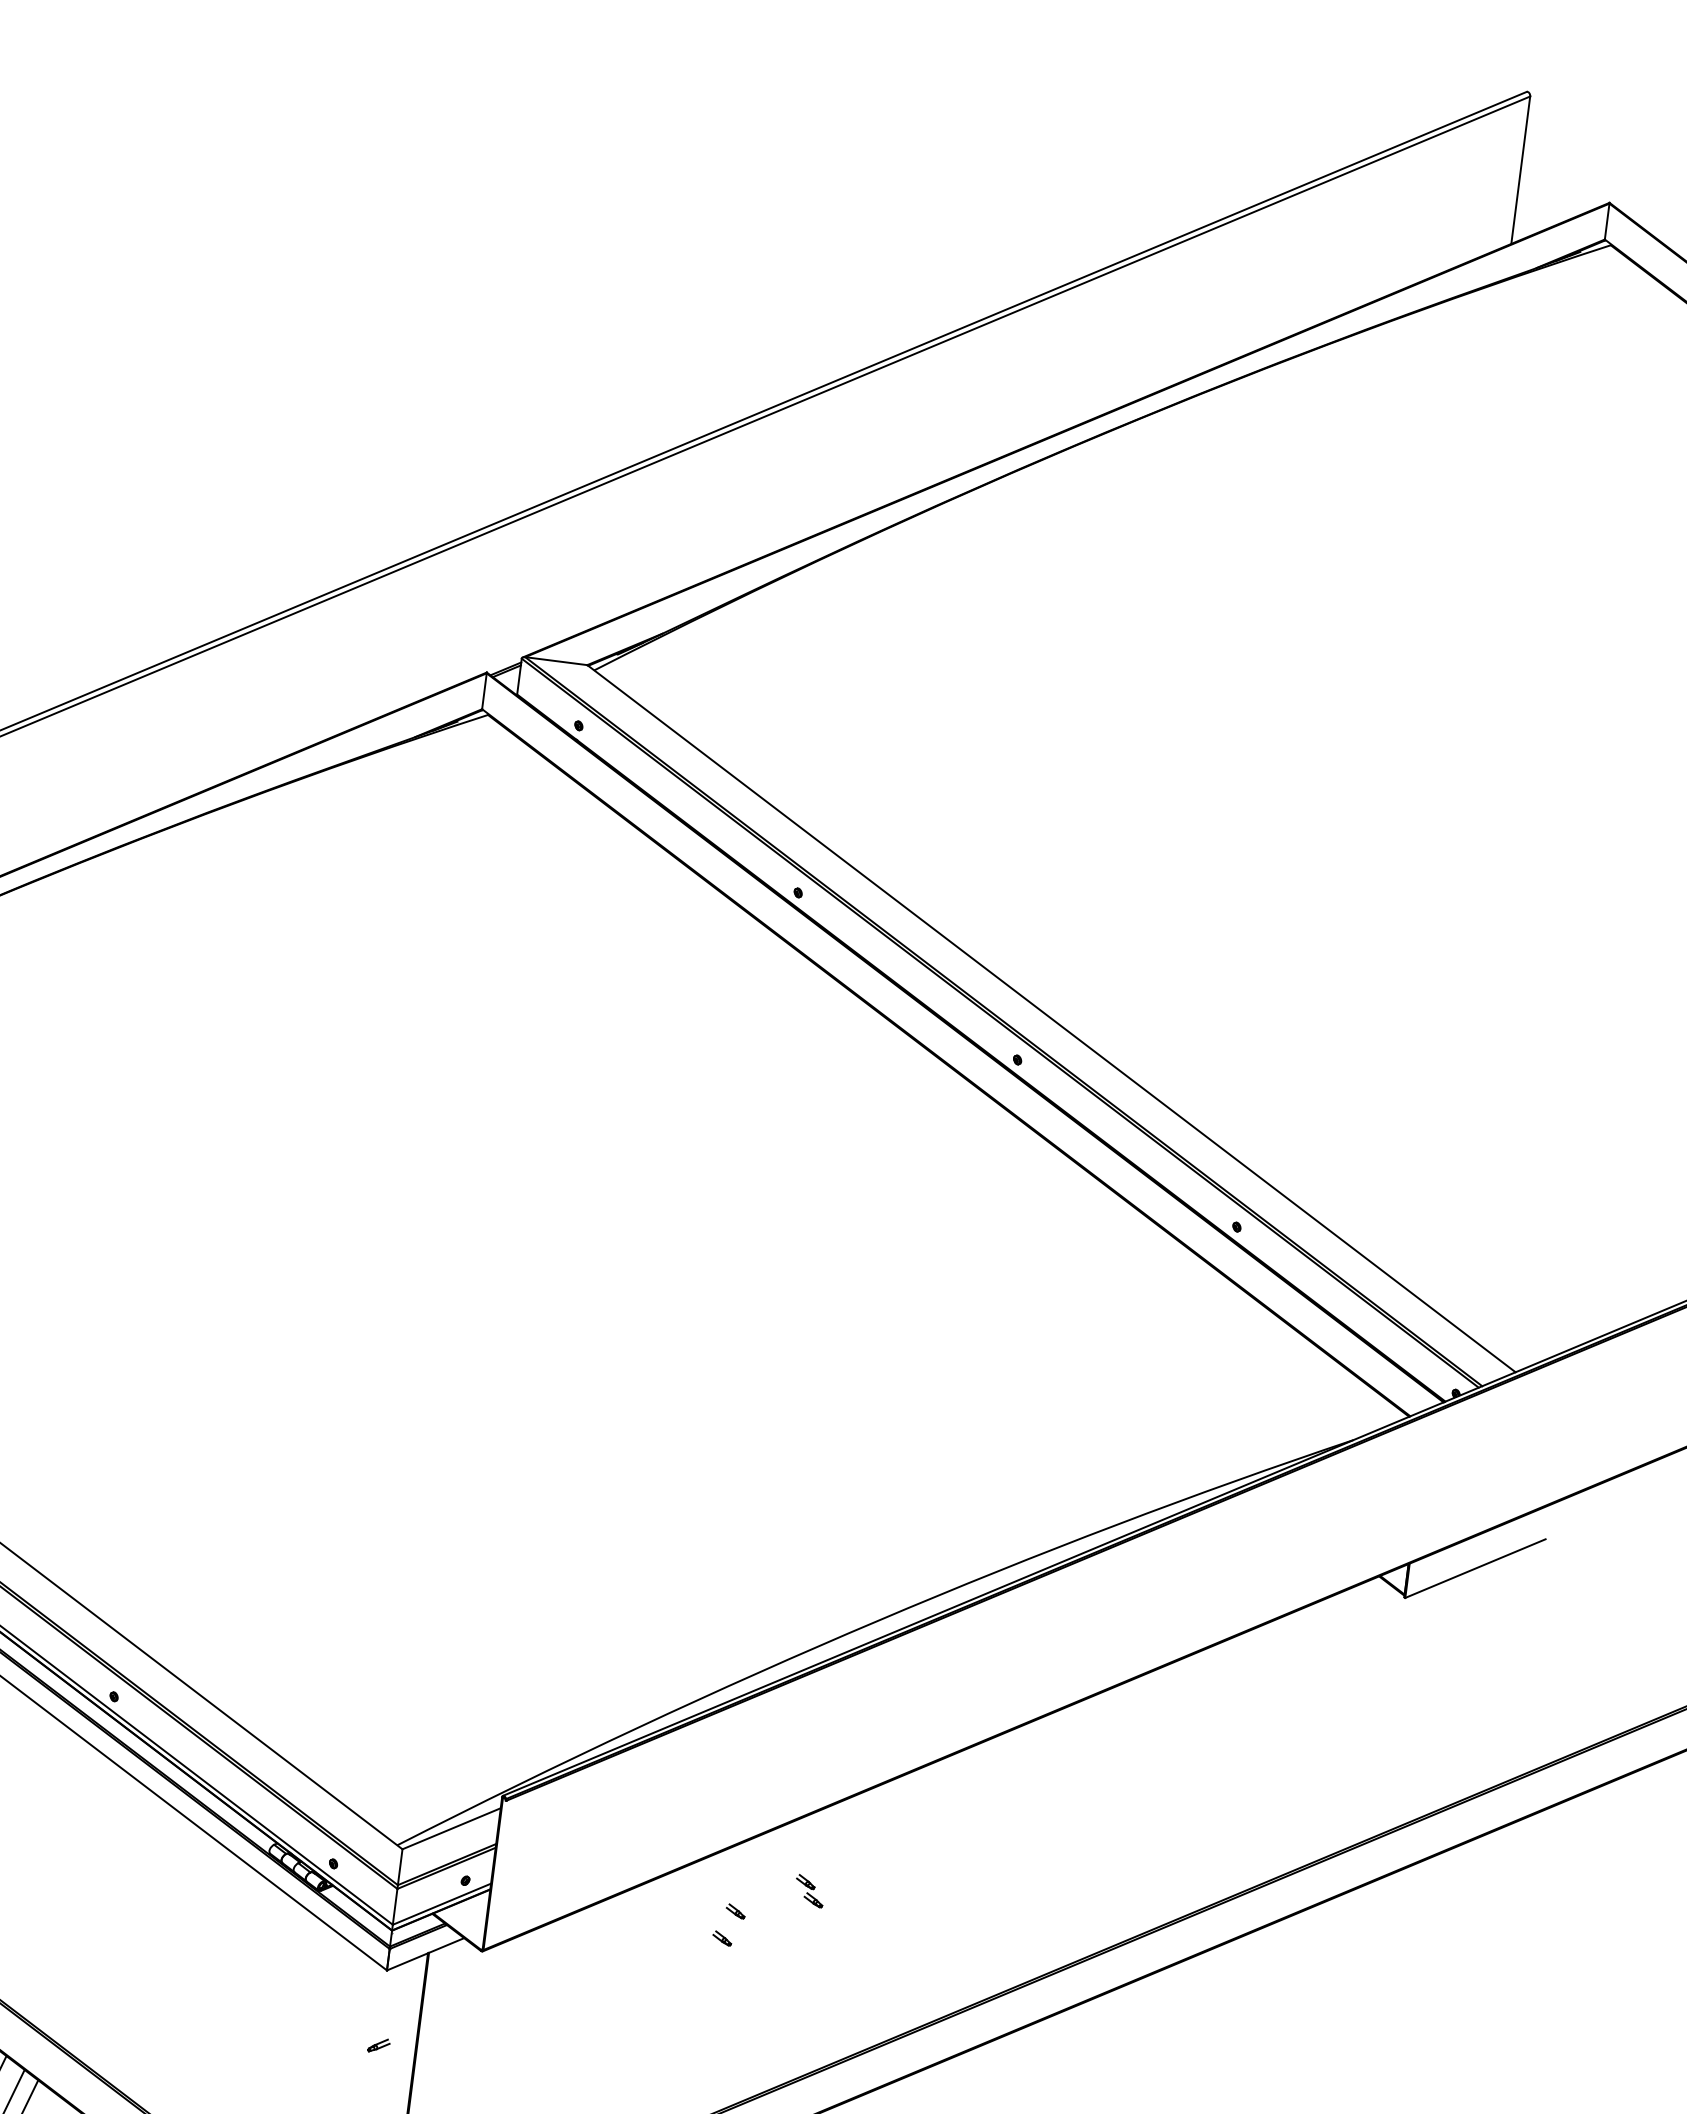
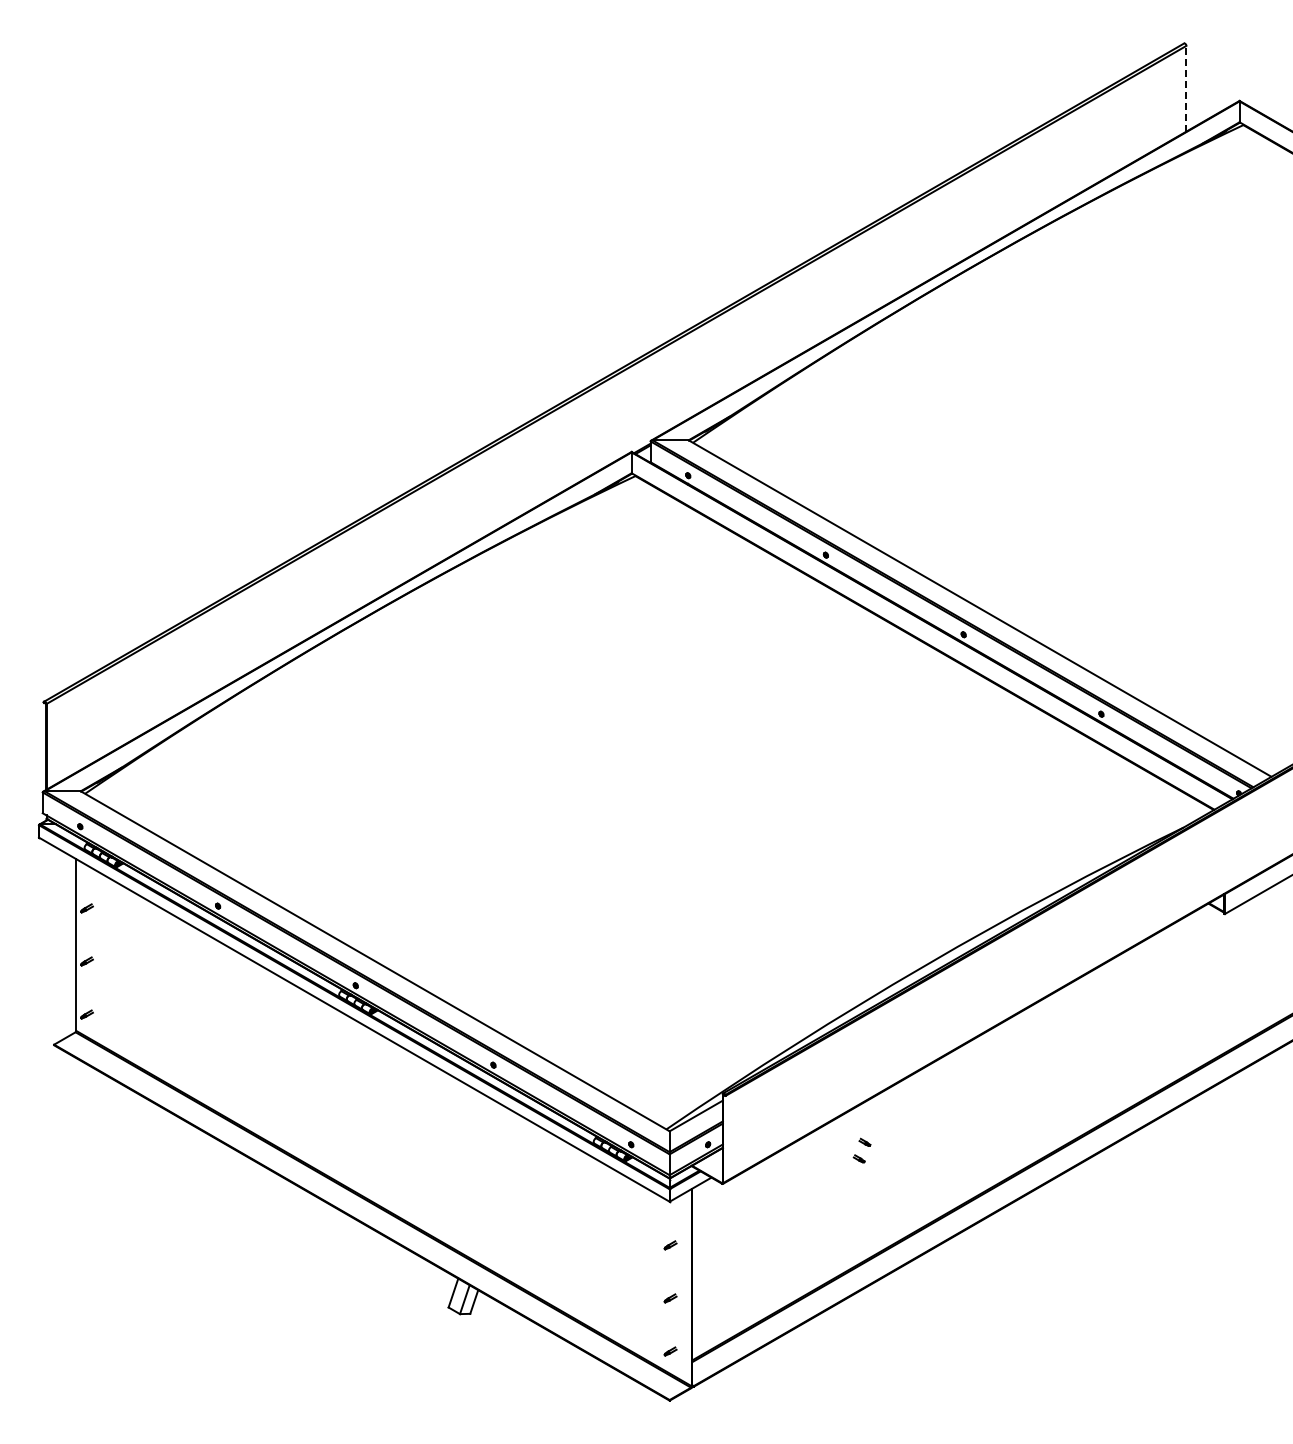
line: (1521, 169) -> (1186, 88), solid -> dashed
part: (809, 1889) -> (905, 1124), removed

